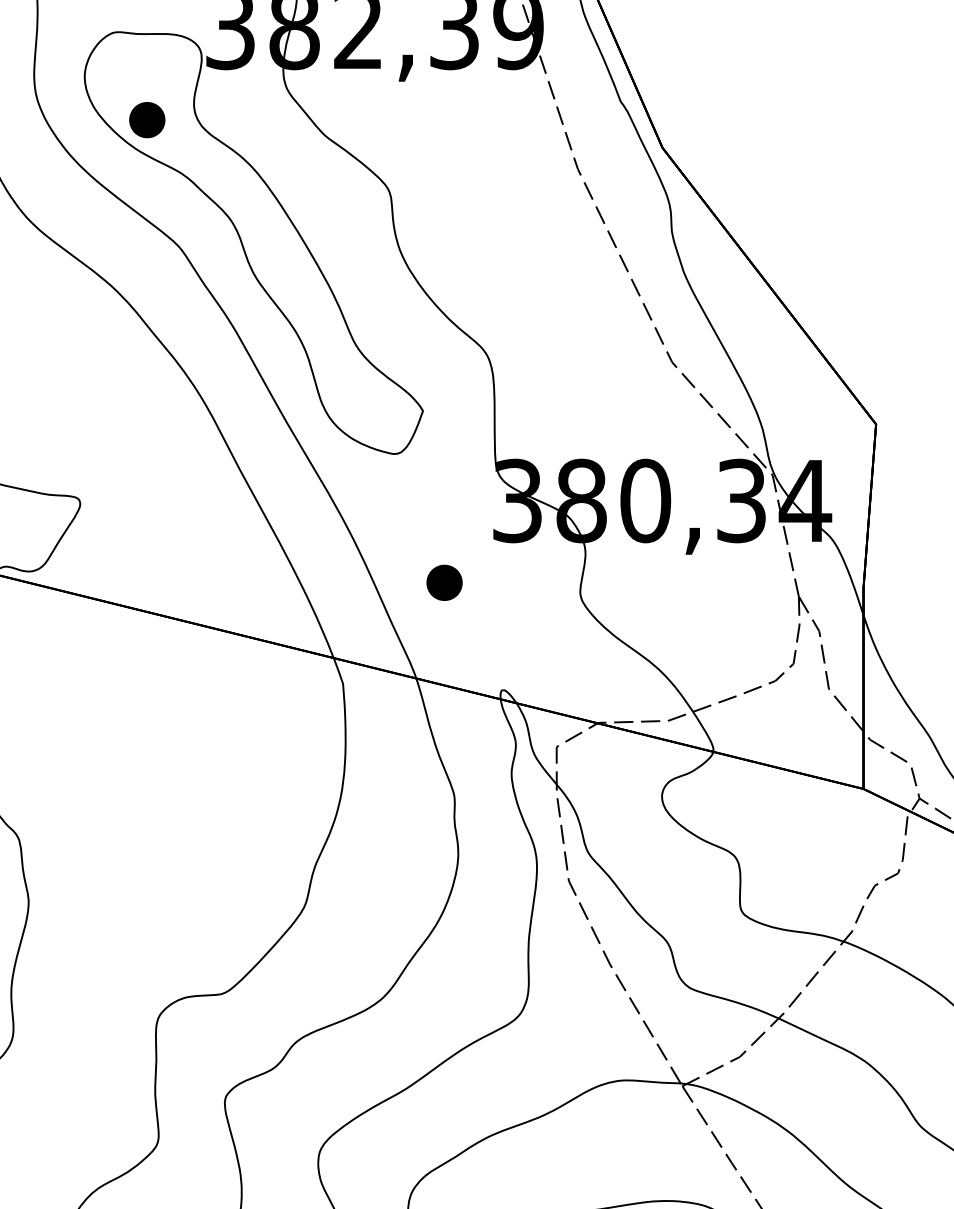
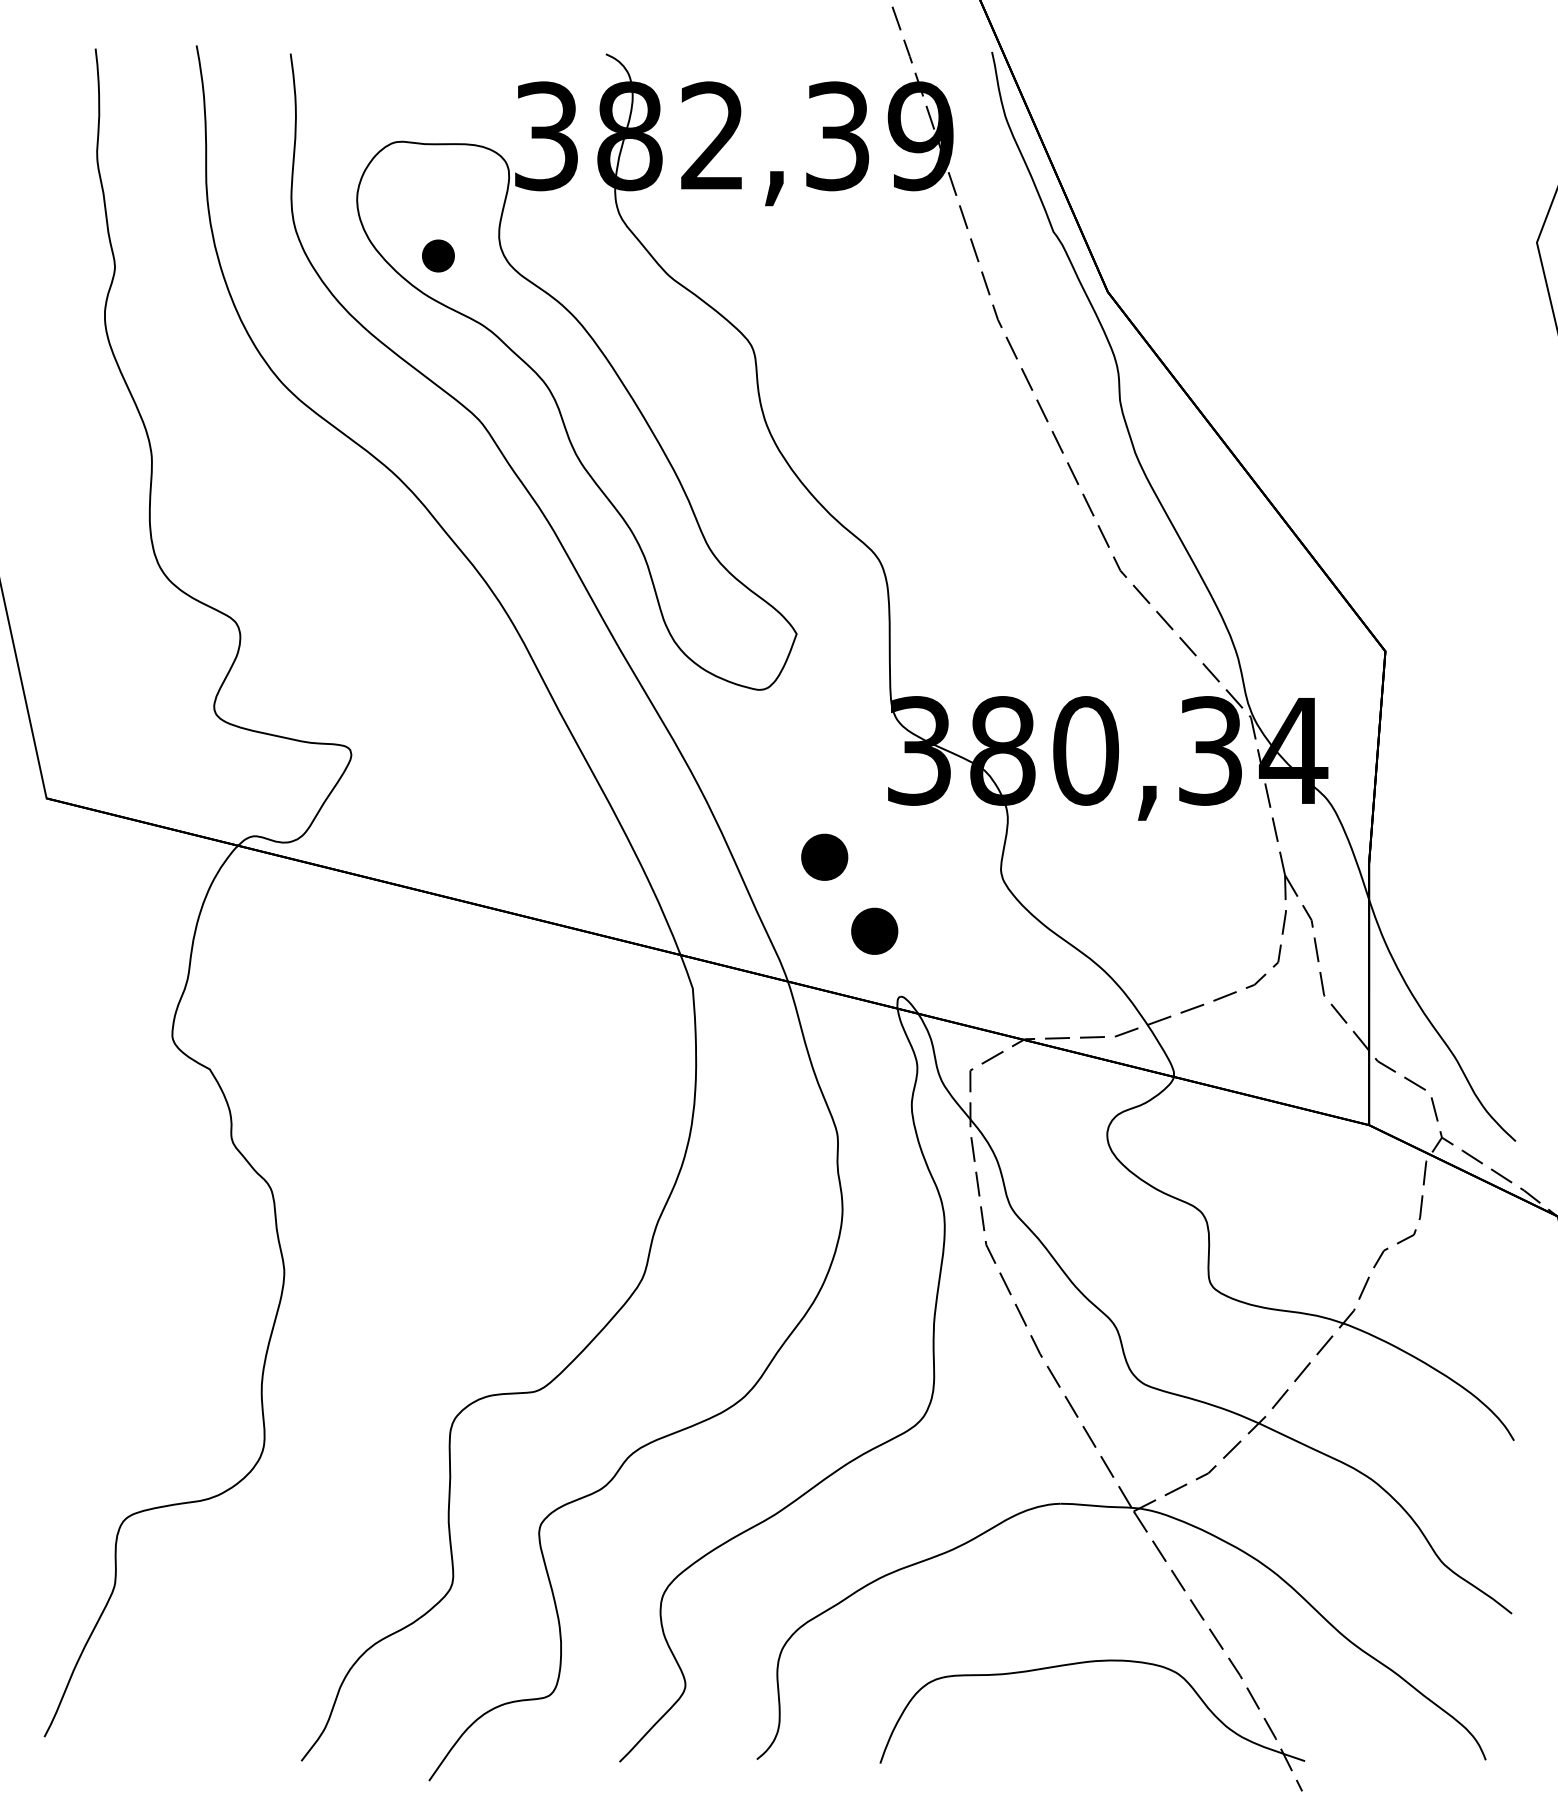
part: (147, 119) -> (438, 255), size x0.7
part: (482, 639) -> (874, 930), added

